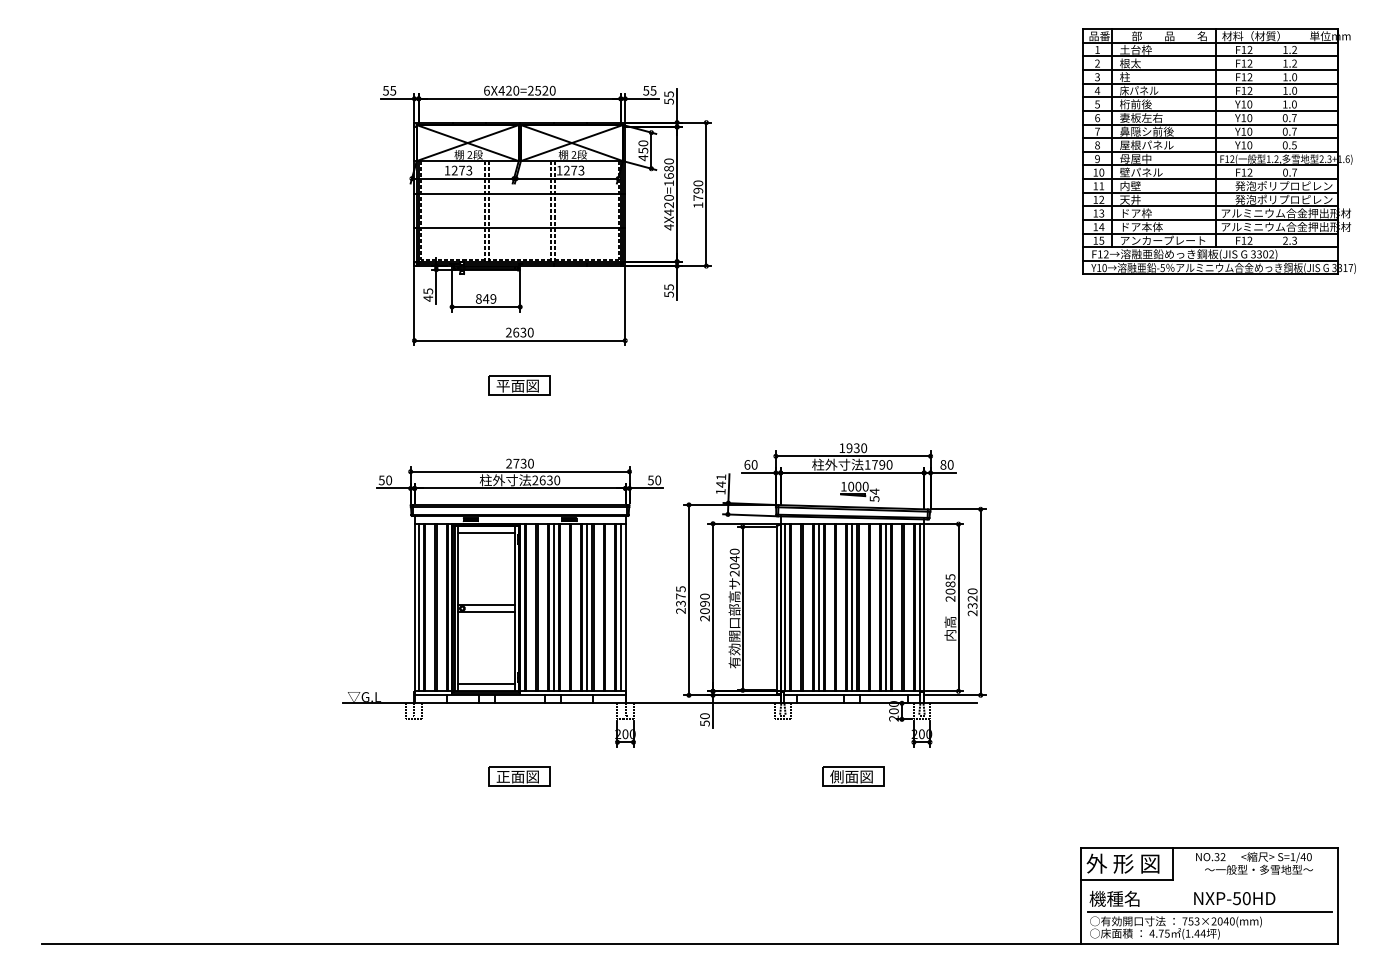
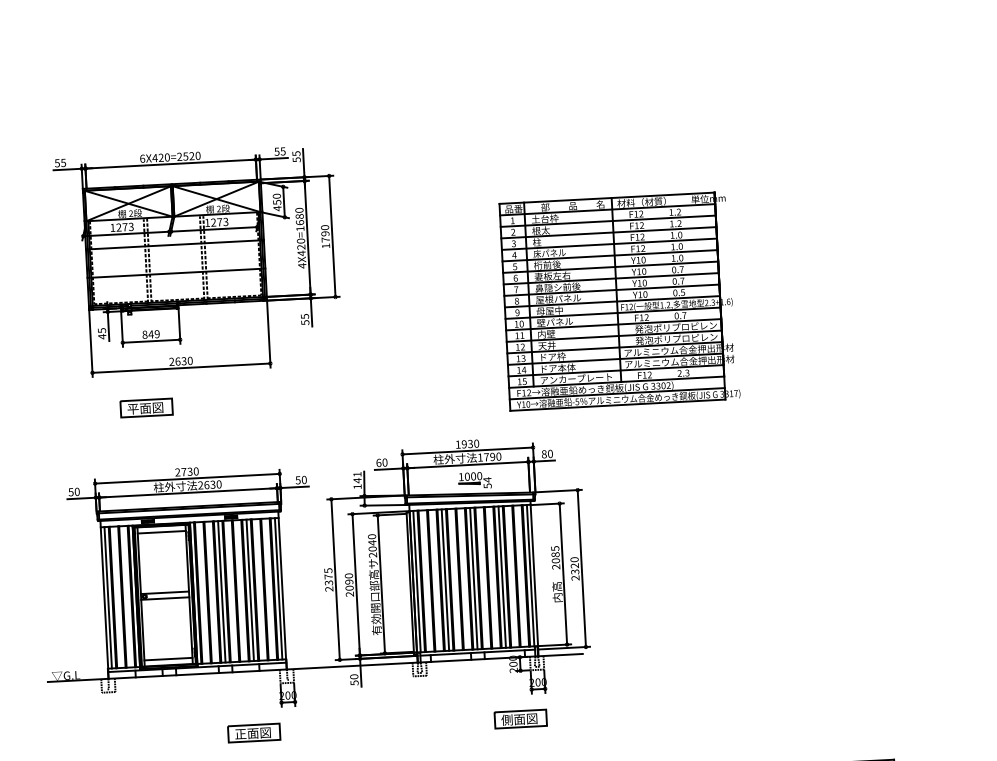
part: (1218, 151) -> (619, 301), moved
part: (519, 385) -> (146, 407), moved
part: (519, 776) -> (254, 733), moved
part: (853, 776) -> (521, 719), moved

